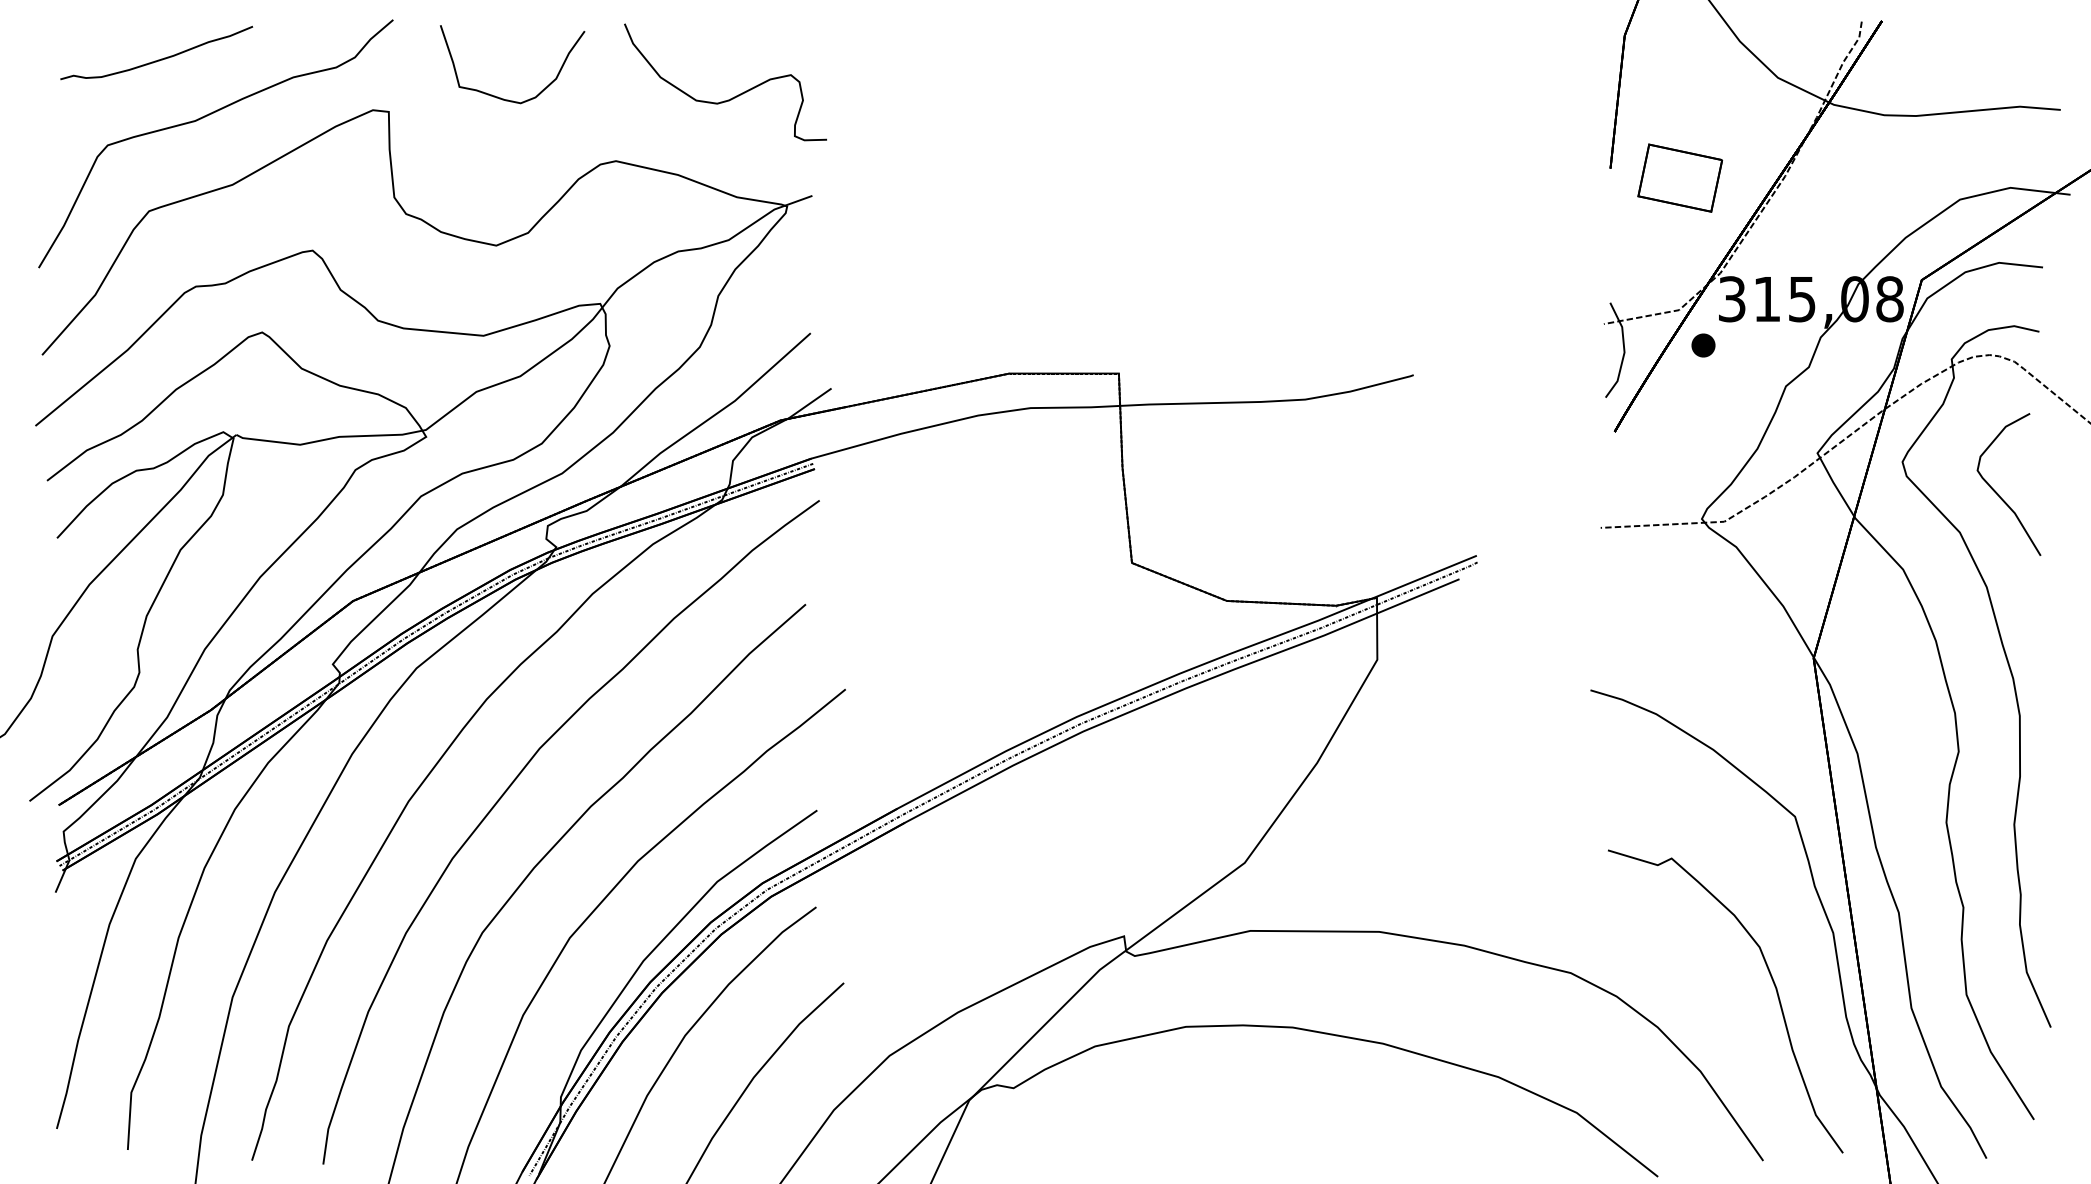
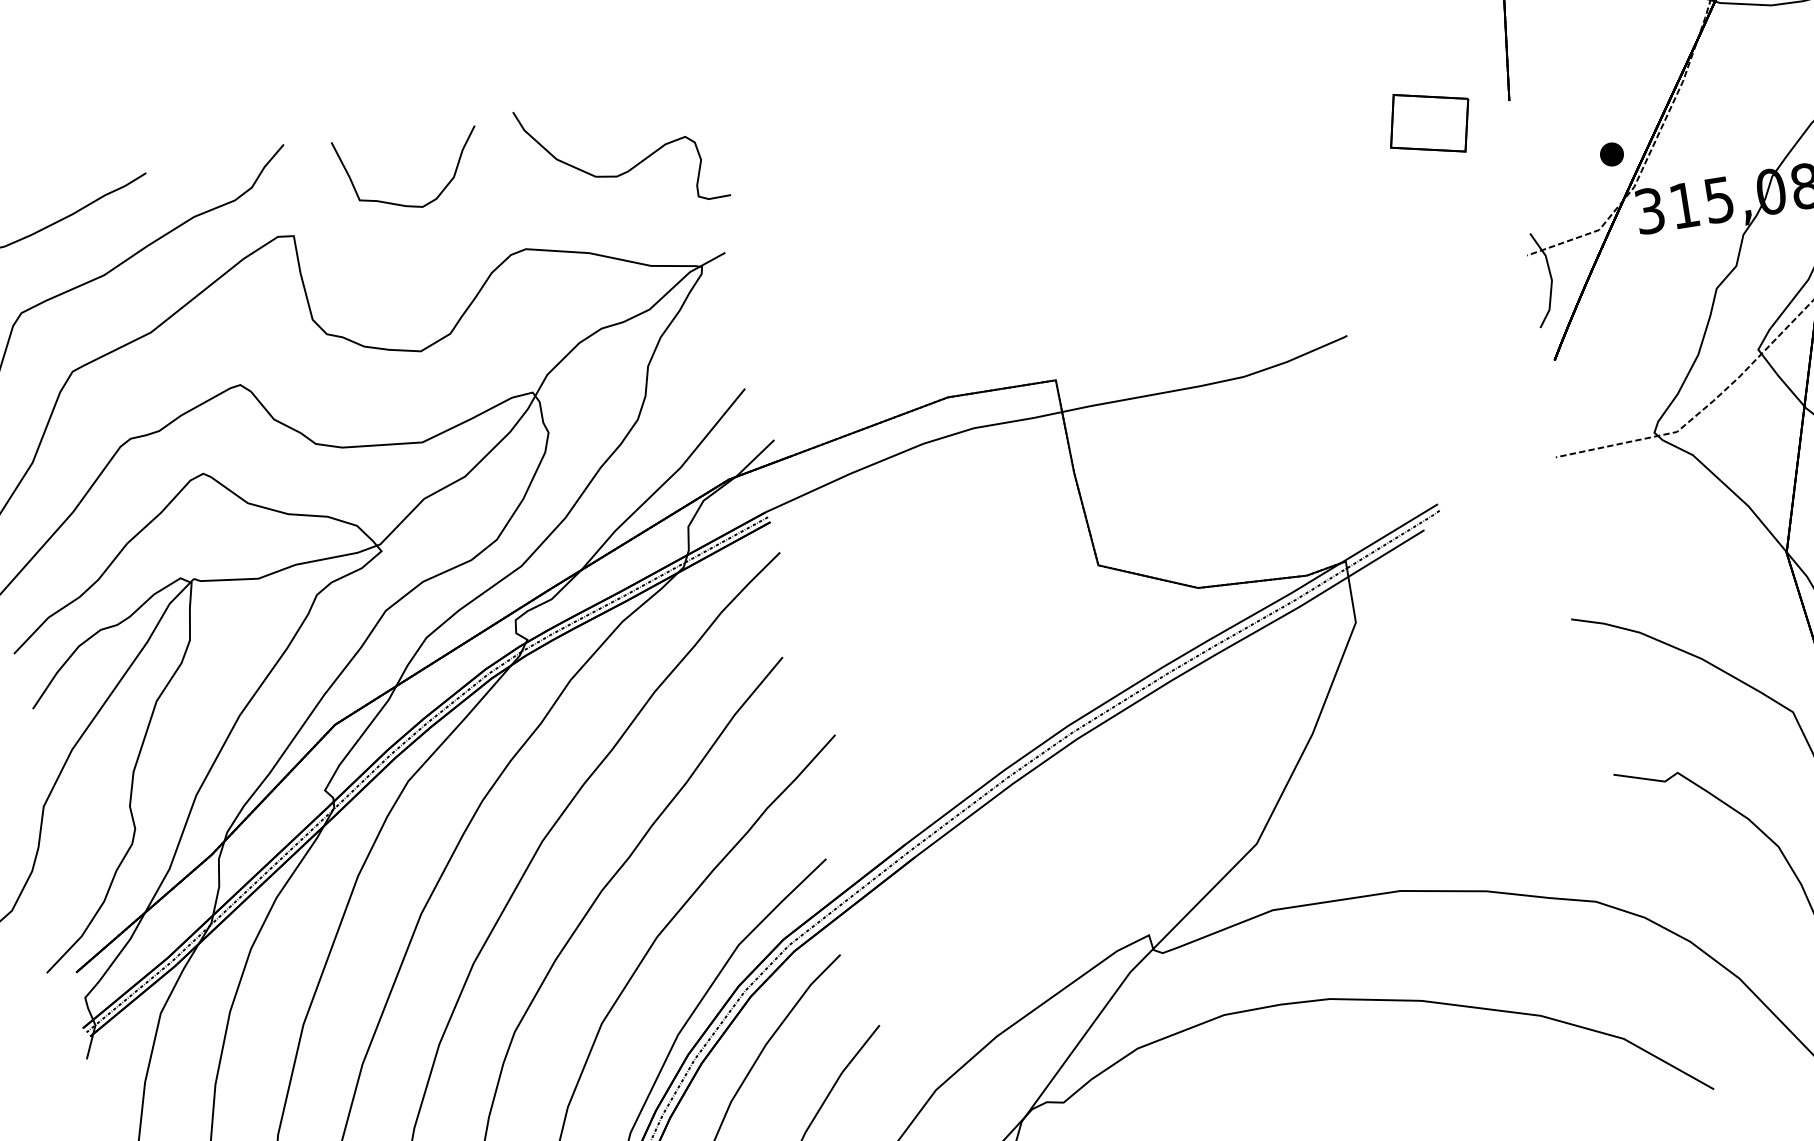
part: (1680, 177) -> (1429, 122), moved
part: (1703, 345) -> (1611, 154), moved

